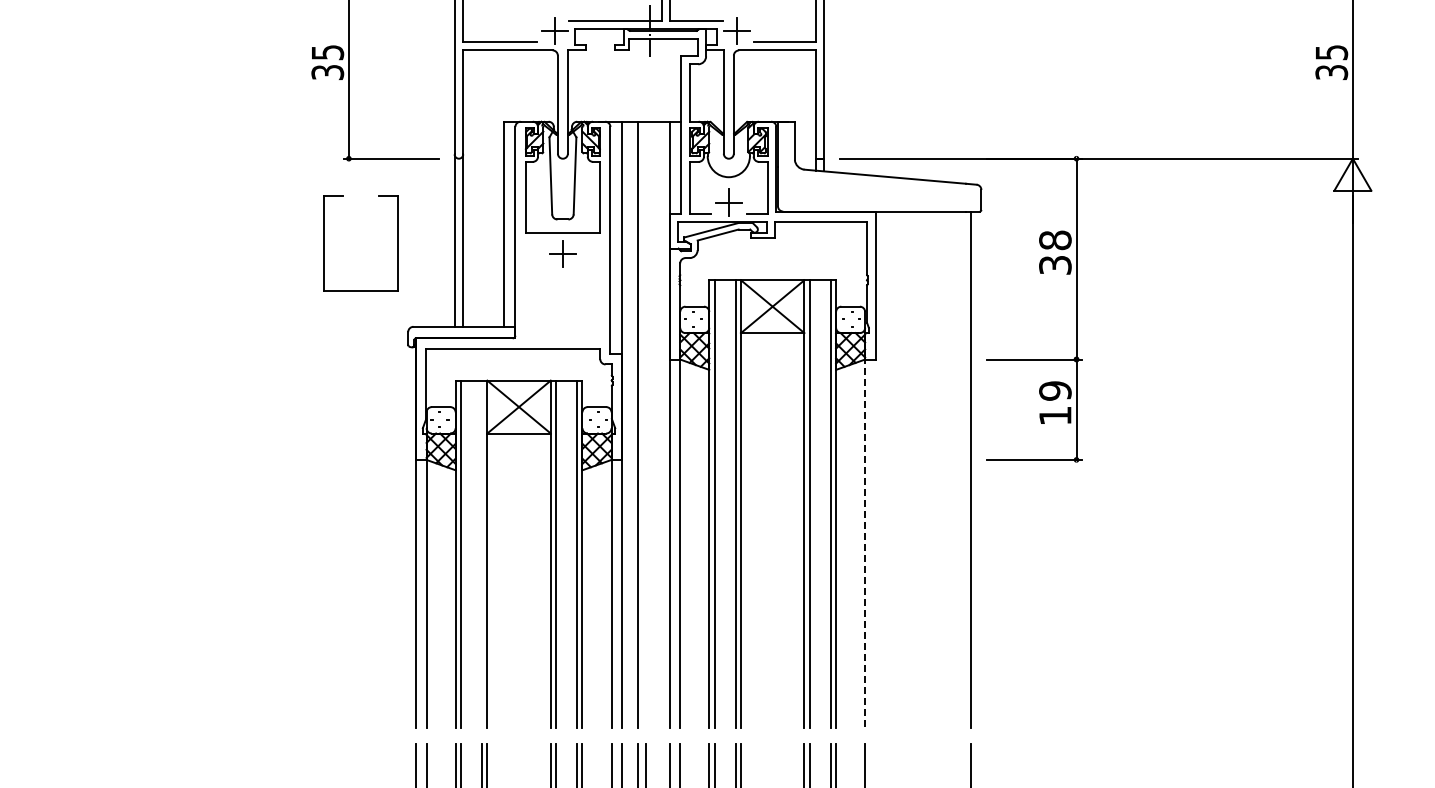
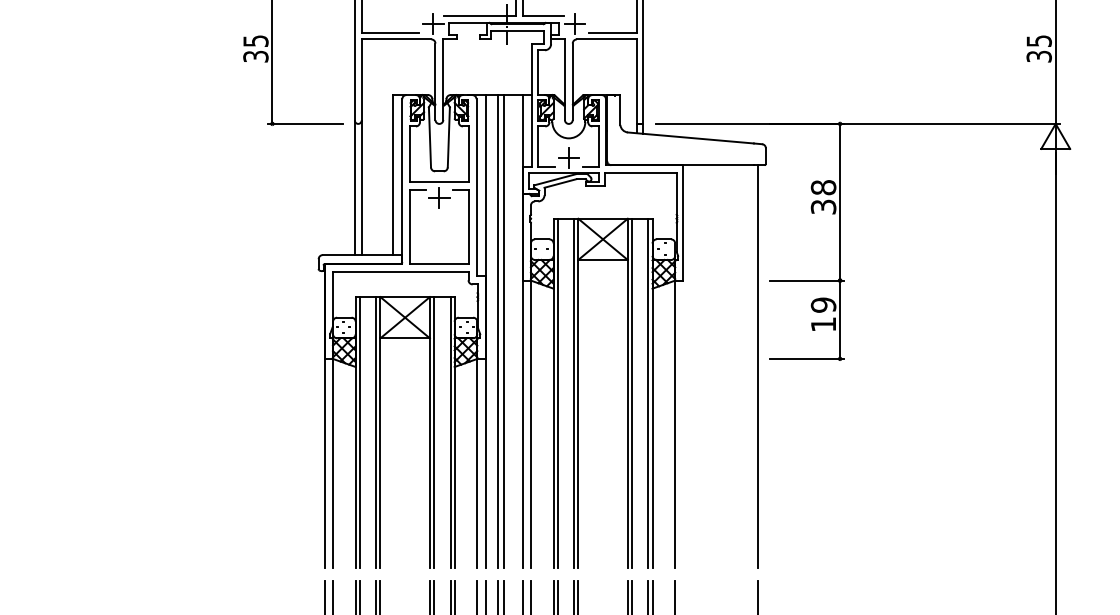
part: (324, 243) -> (410, 226), moved
line: (645, 424) -> (503, 331), added
line: (865, 542) -> (675, 423), dashed -> solid
line: (482, 554) -> (376, 432), added

